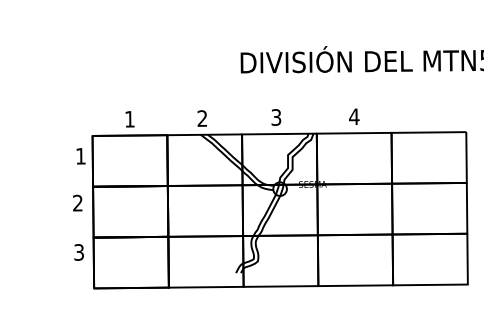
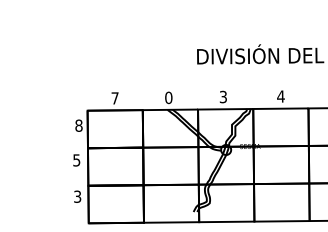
text: (202, 118) -> (168, 97), 2 -> 0
text: (129, 119) -> (114, 98), 1 -> 7
text: (80, 155) -> (78, 125), 1 -> 8
text: (77, 202) -> (76, 159), 2 -> 5

